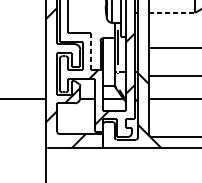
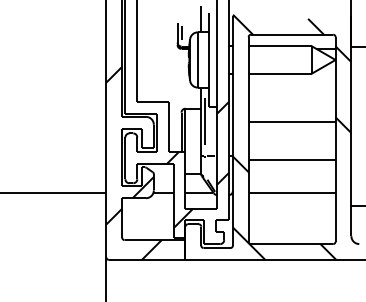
line: (172, 12) -> (280, 73), dashed -> solid
line: (91, 51) -> (168, 126), dashed -> solid

